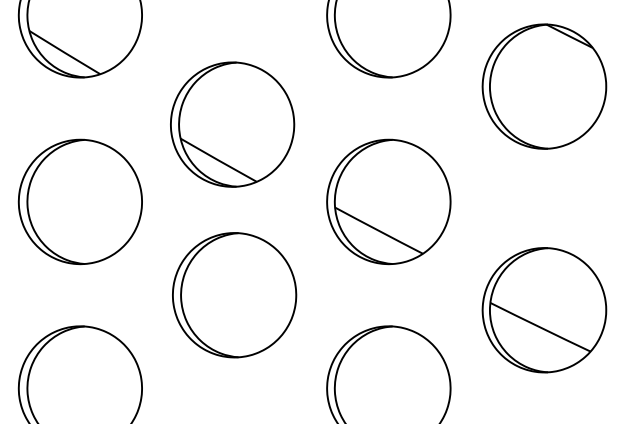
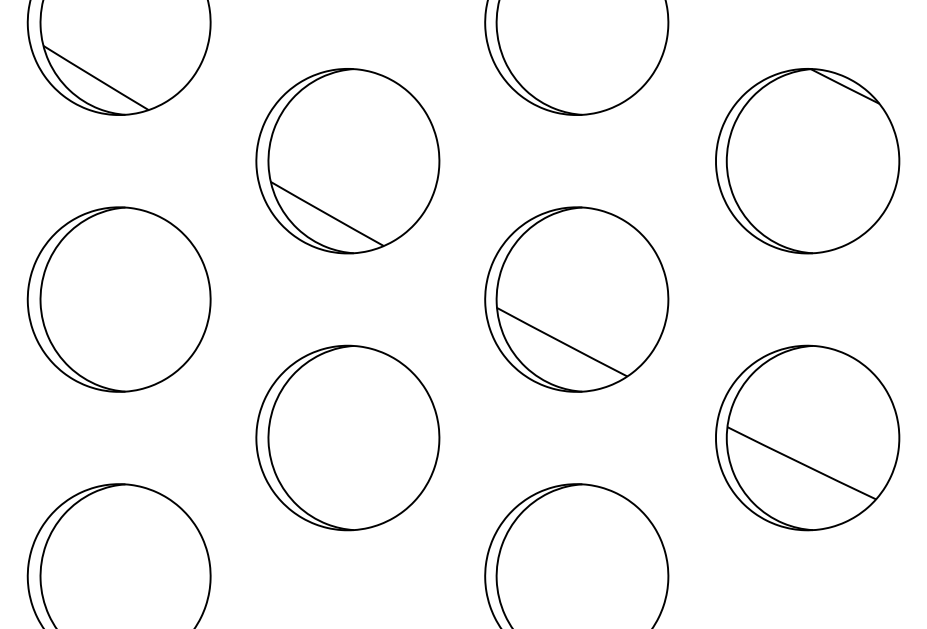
part: (544, 86) -> (807, 160), moved
part: (232, 124) -> (347, 160), moved
part: (544, 310) -> (807, 438), moved

